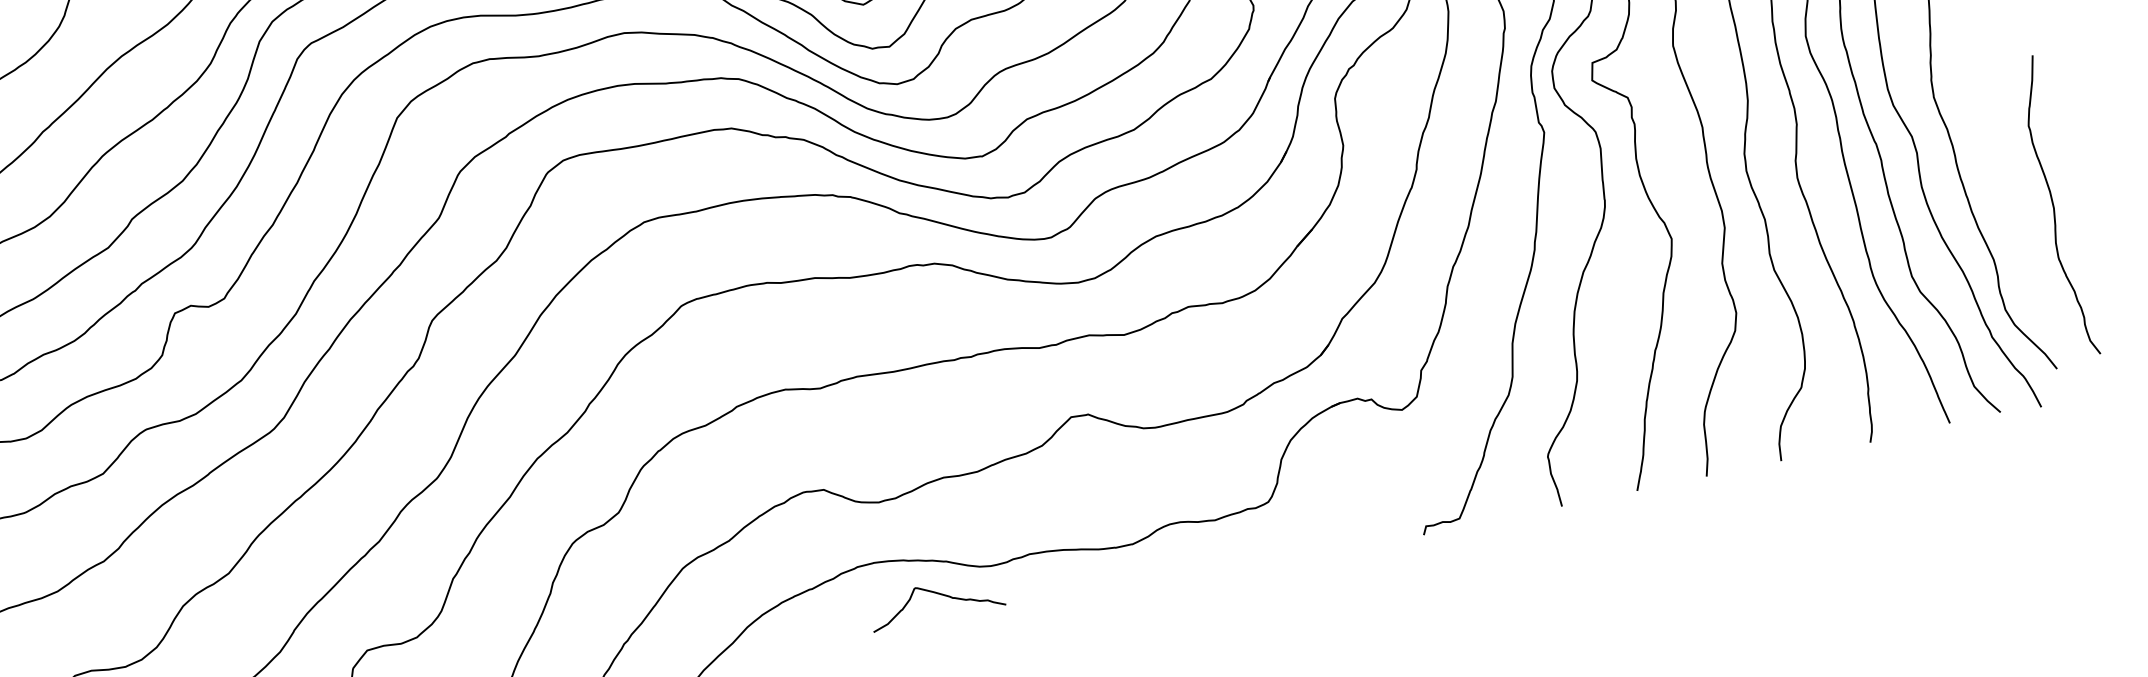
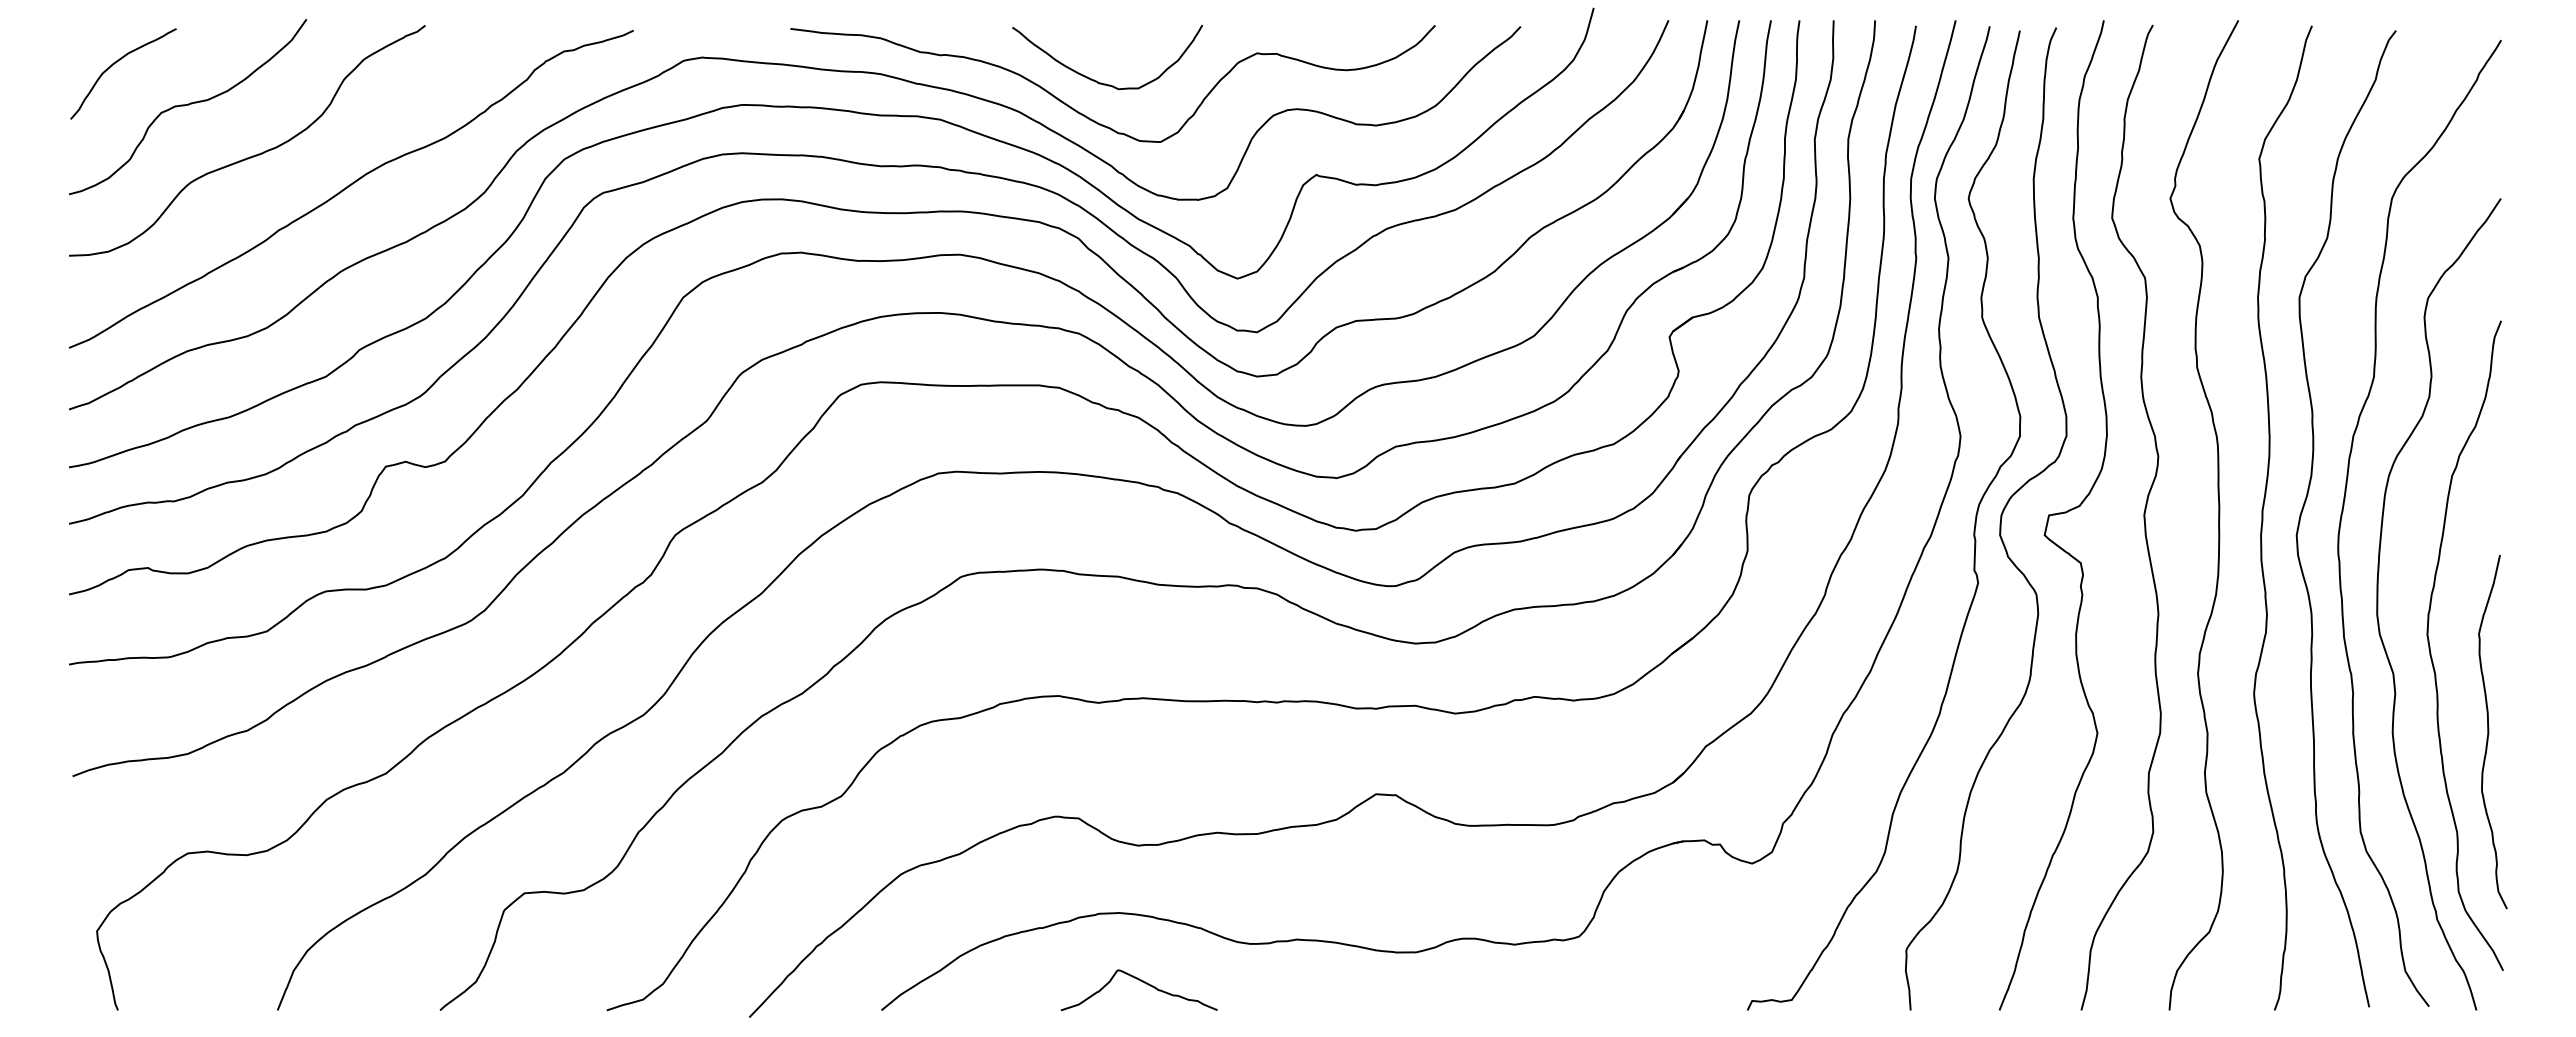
curve: (2054, 207) -> (2489, 732), moved
curve: (937, 594) -> (1142, 982), moved

